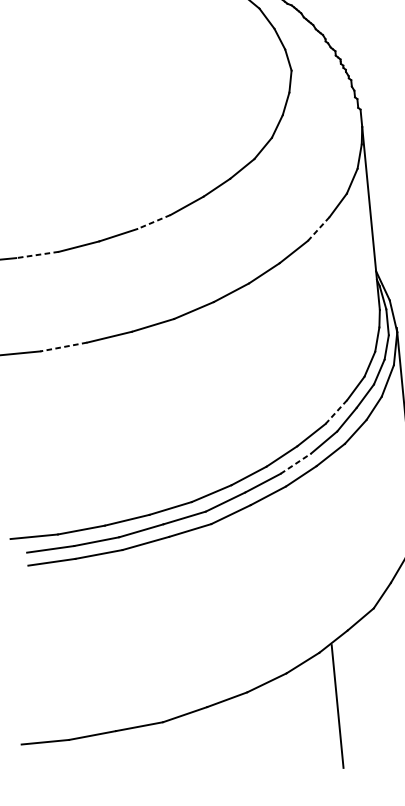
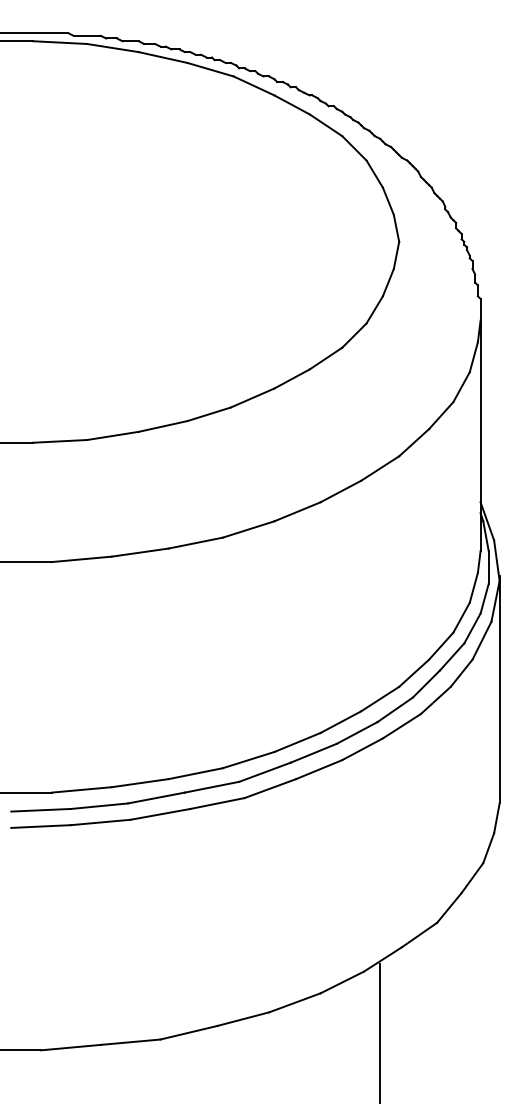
line: (154, 222) -> (209, 414), dashed -> solid
line: (318, 229) -> (413, 443), dashed -> solid
line: (37, 255) -> (59, 441), dashed -> solid
line: (63, 347) -> (81, 559), dashed -> solid
line: (335, 412) -> (413, 673), dashed -> solid
line: (295, 463) -> (357, 732), dashed -> solid

